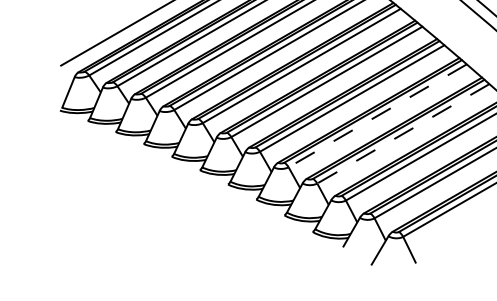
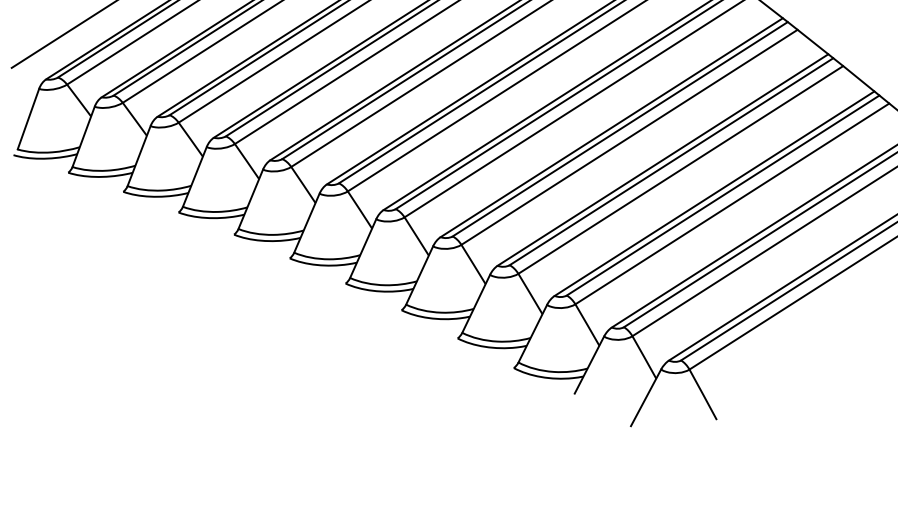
line: (377, 115) -> (629, 136), dashed -> solid
line: (402, 134) -> (679, 171), dashed -> solid

